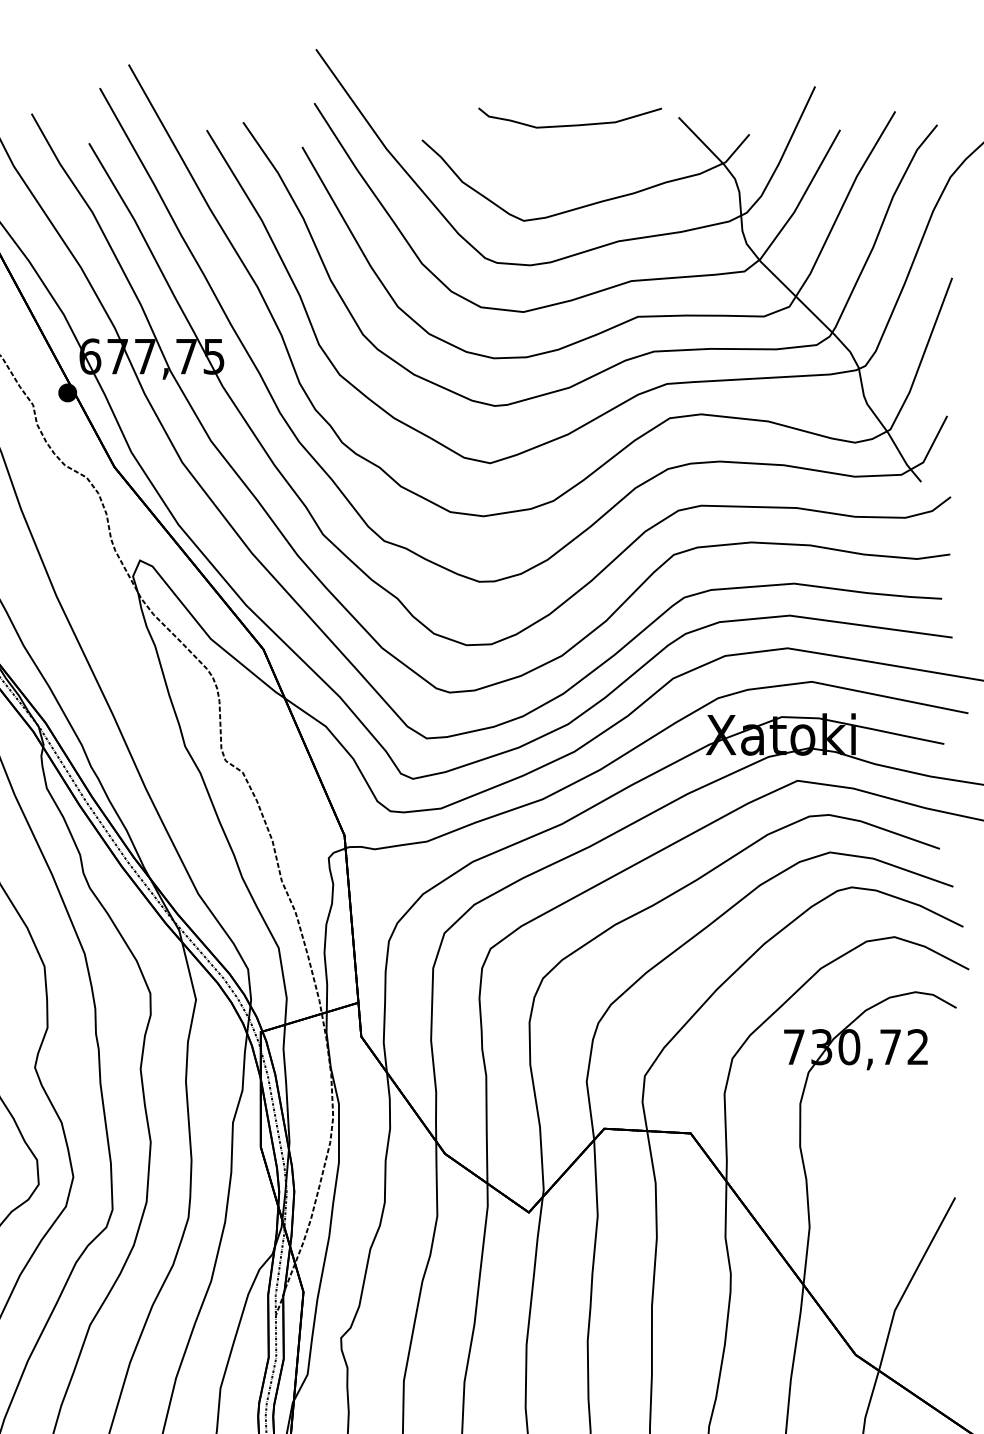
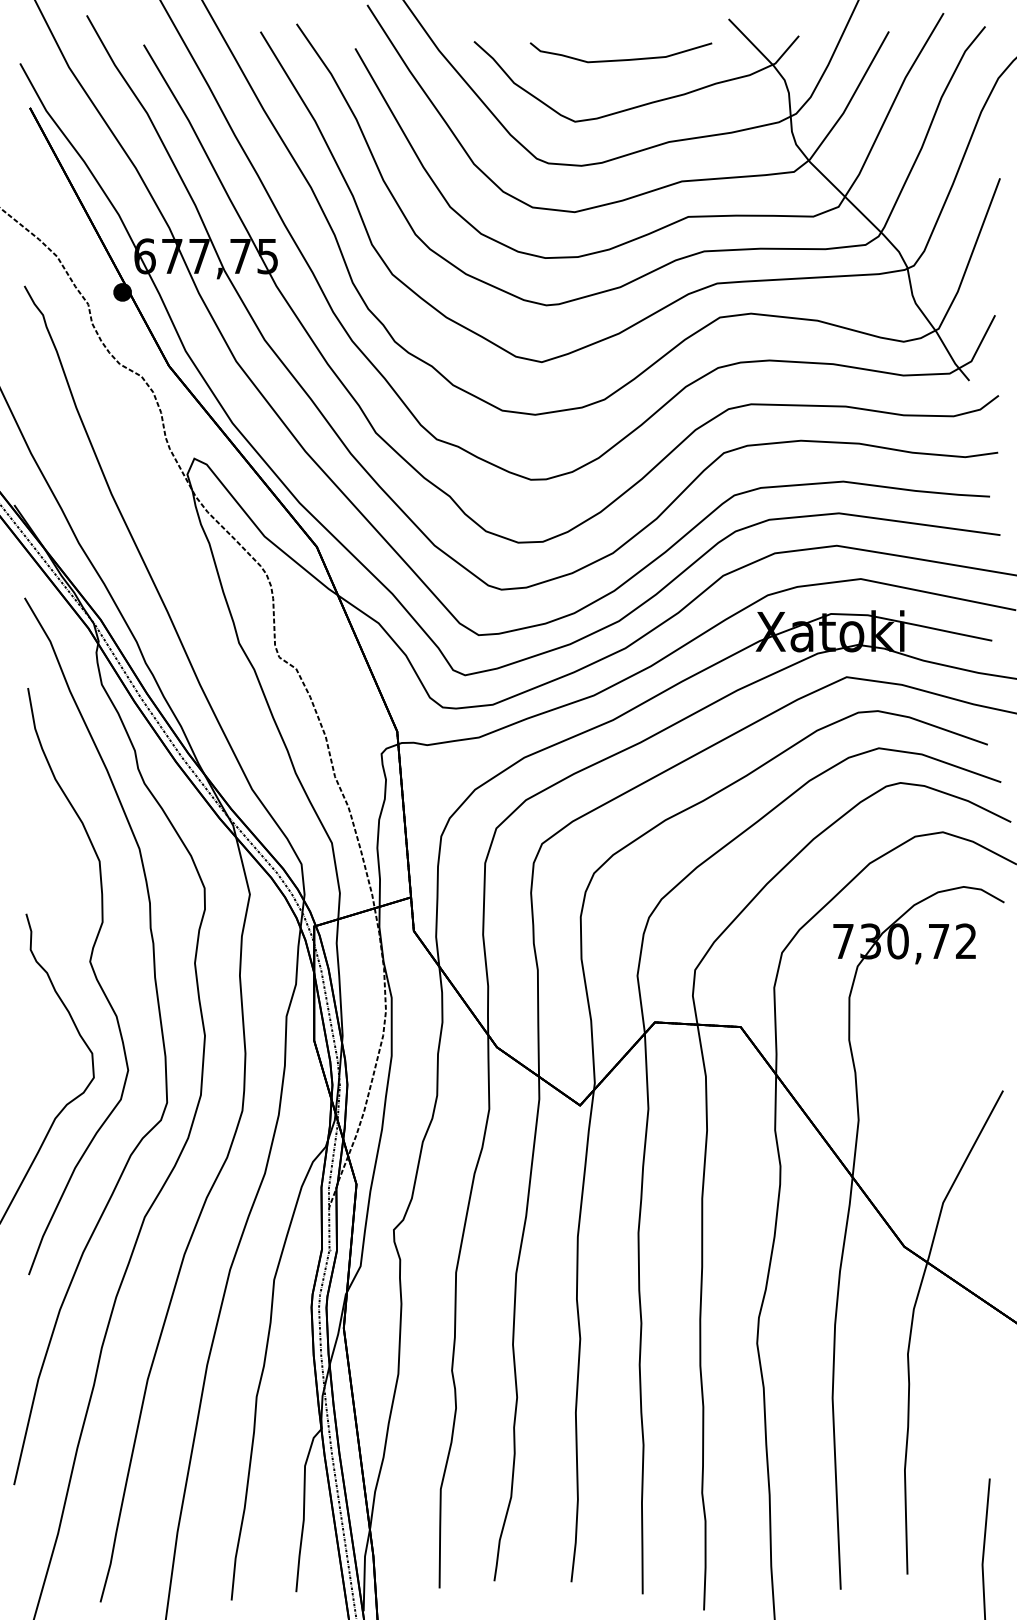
curve: (569, 124) -> (620, 59), moved

